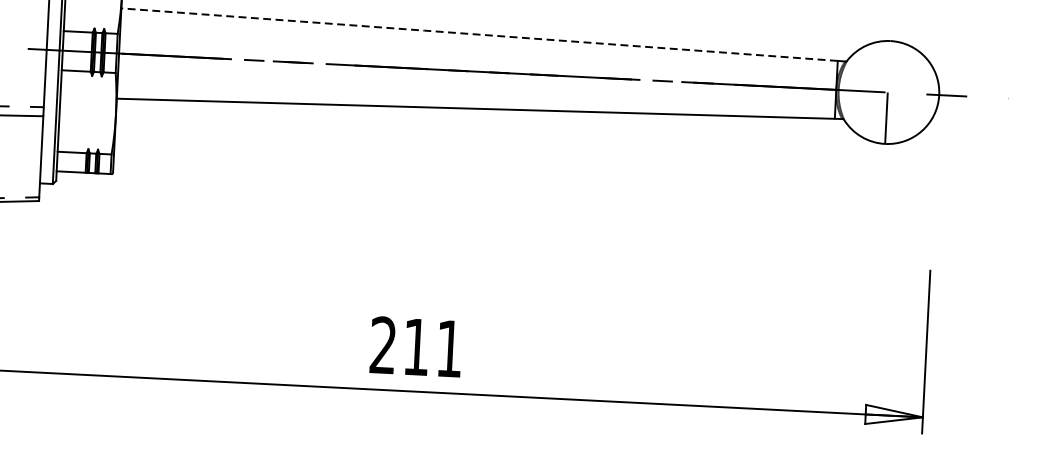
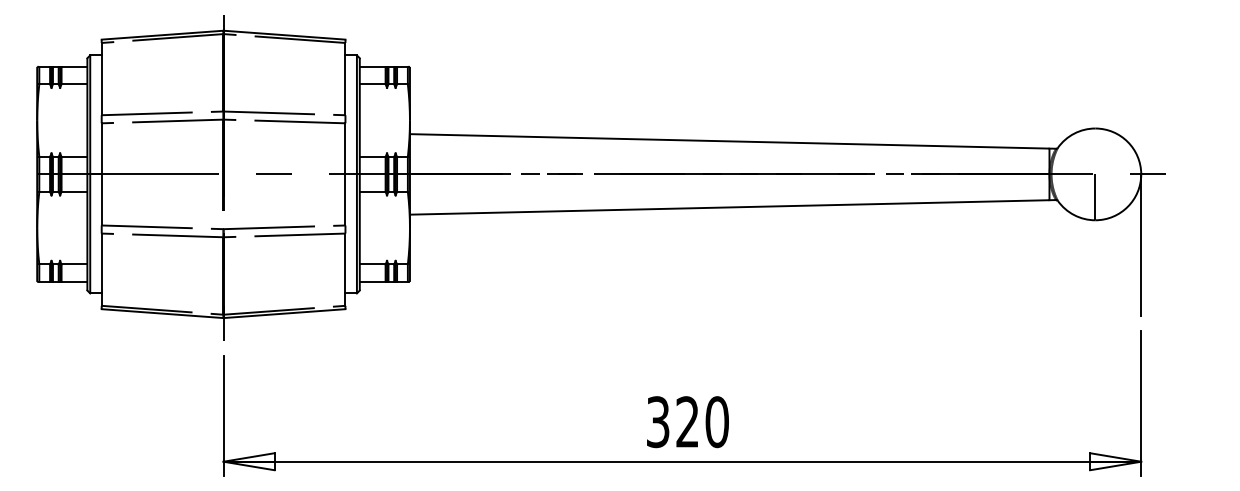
line: (478, 34) -> (728, 141), dashed -> solid
line: (935, 174) -> (1141, 245), added
text: (416, 347) -> (687, 422), 211 -> 320

